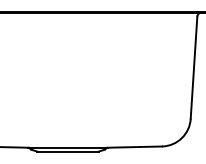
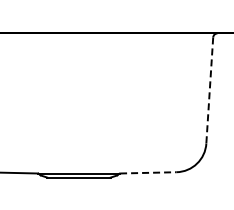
line: (193, 67) -> (209, 90), solid -> dashed
line: (134, 146) -> (148, 172), solid -> dashed

